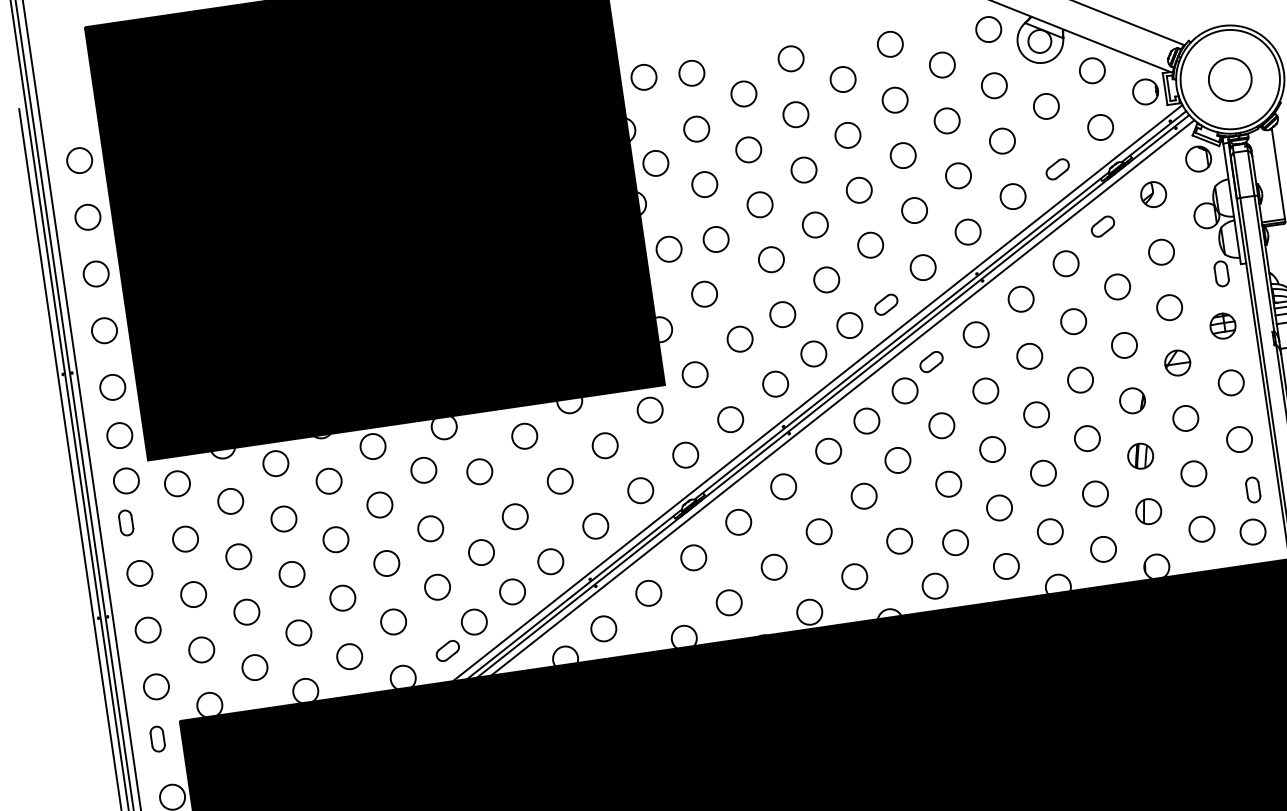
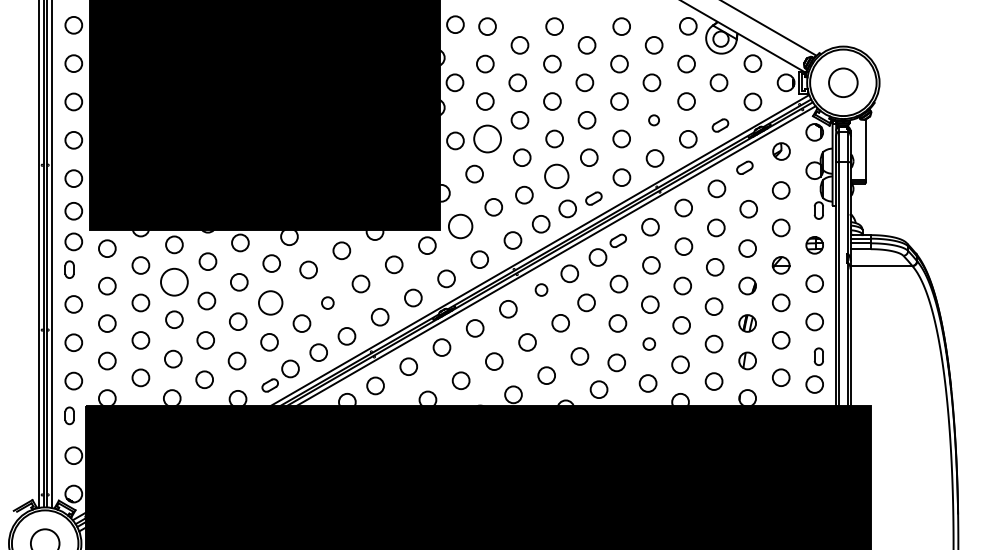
circle: (957, 176) -> (653, 120), size x0.6
circle: (715, 238) -> (487, 138), size x1.6
circle: (826, 280) -> (556, 176), size x1.4
circle: (695, 374) -> (460, 226), size x1.4
circle: (828, 450) -> (541, 289), size x0.7
circle: (999, 507) -> (649, 343), size x0.7
circle: (514, 515) -> (327, 302), size x0.7
circle: (284, 519) -> (174, 282), size x1.6
circle: (430, 528) -> (270, 302), size x1.4

